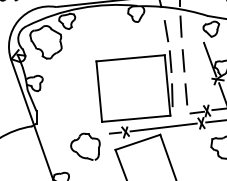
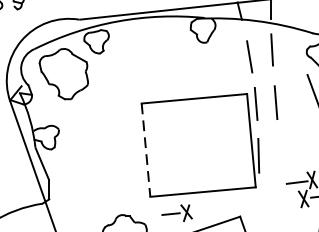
line: (99, 92) -> (146, 151), solid -> dashed
line: (186, 94) -> (280, 154), removed
line: (163, 127) -> (245, 205), removed

